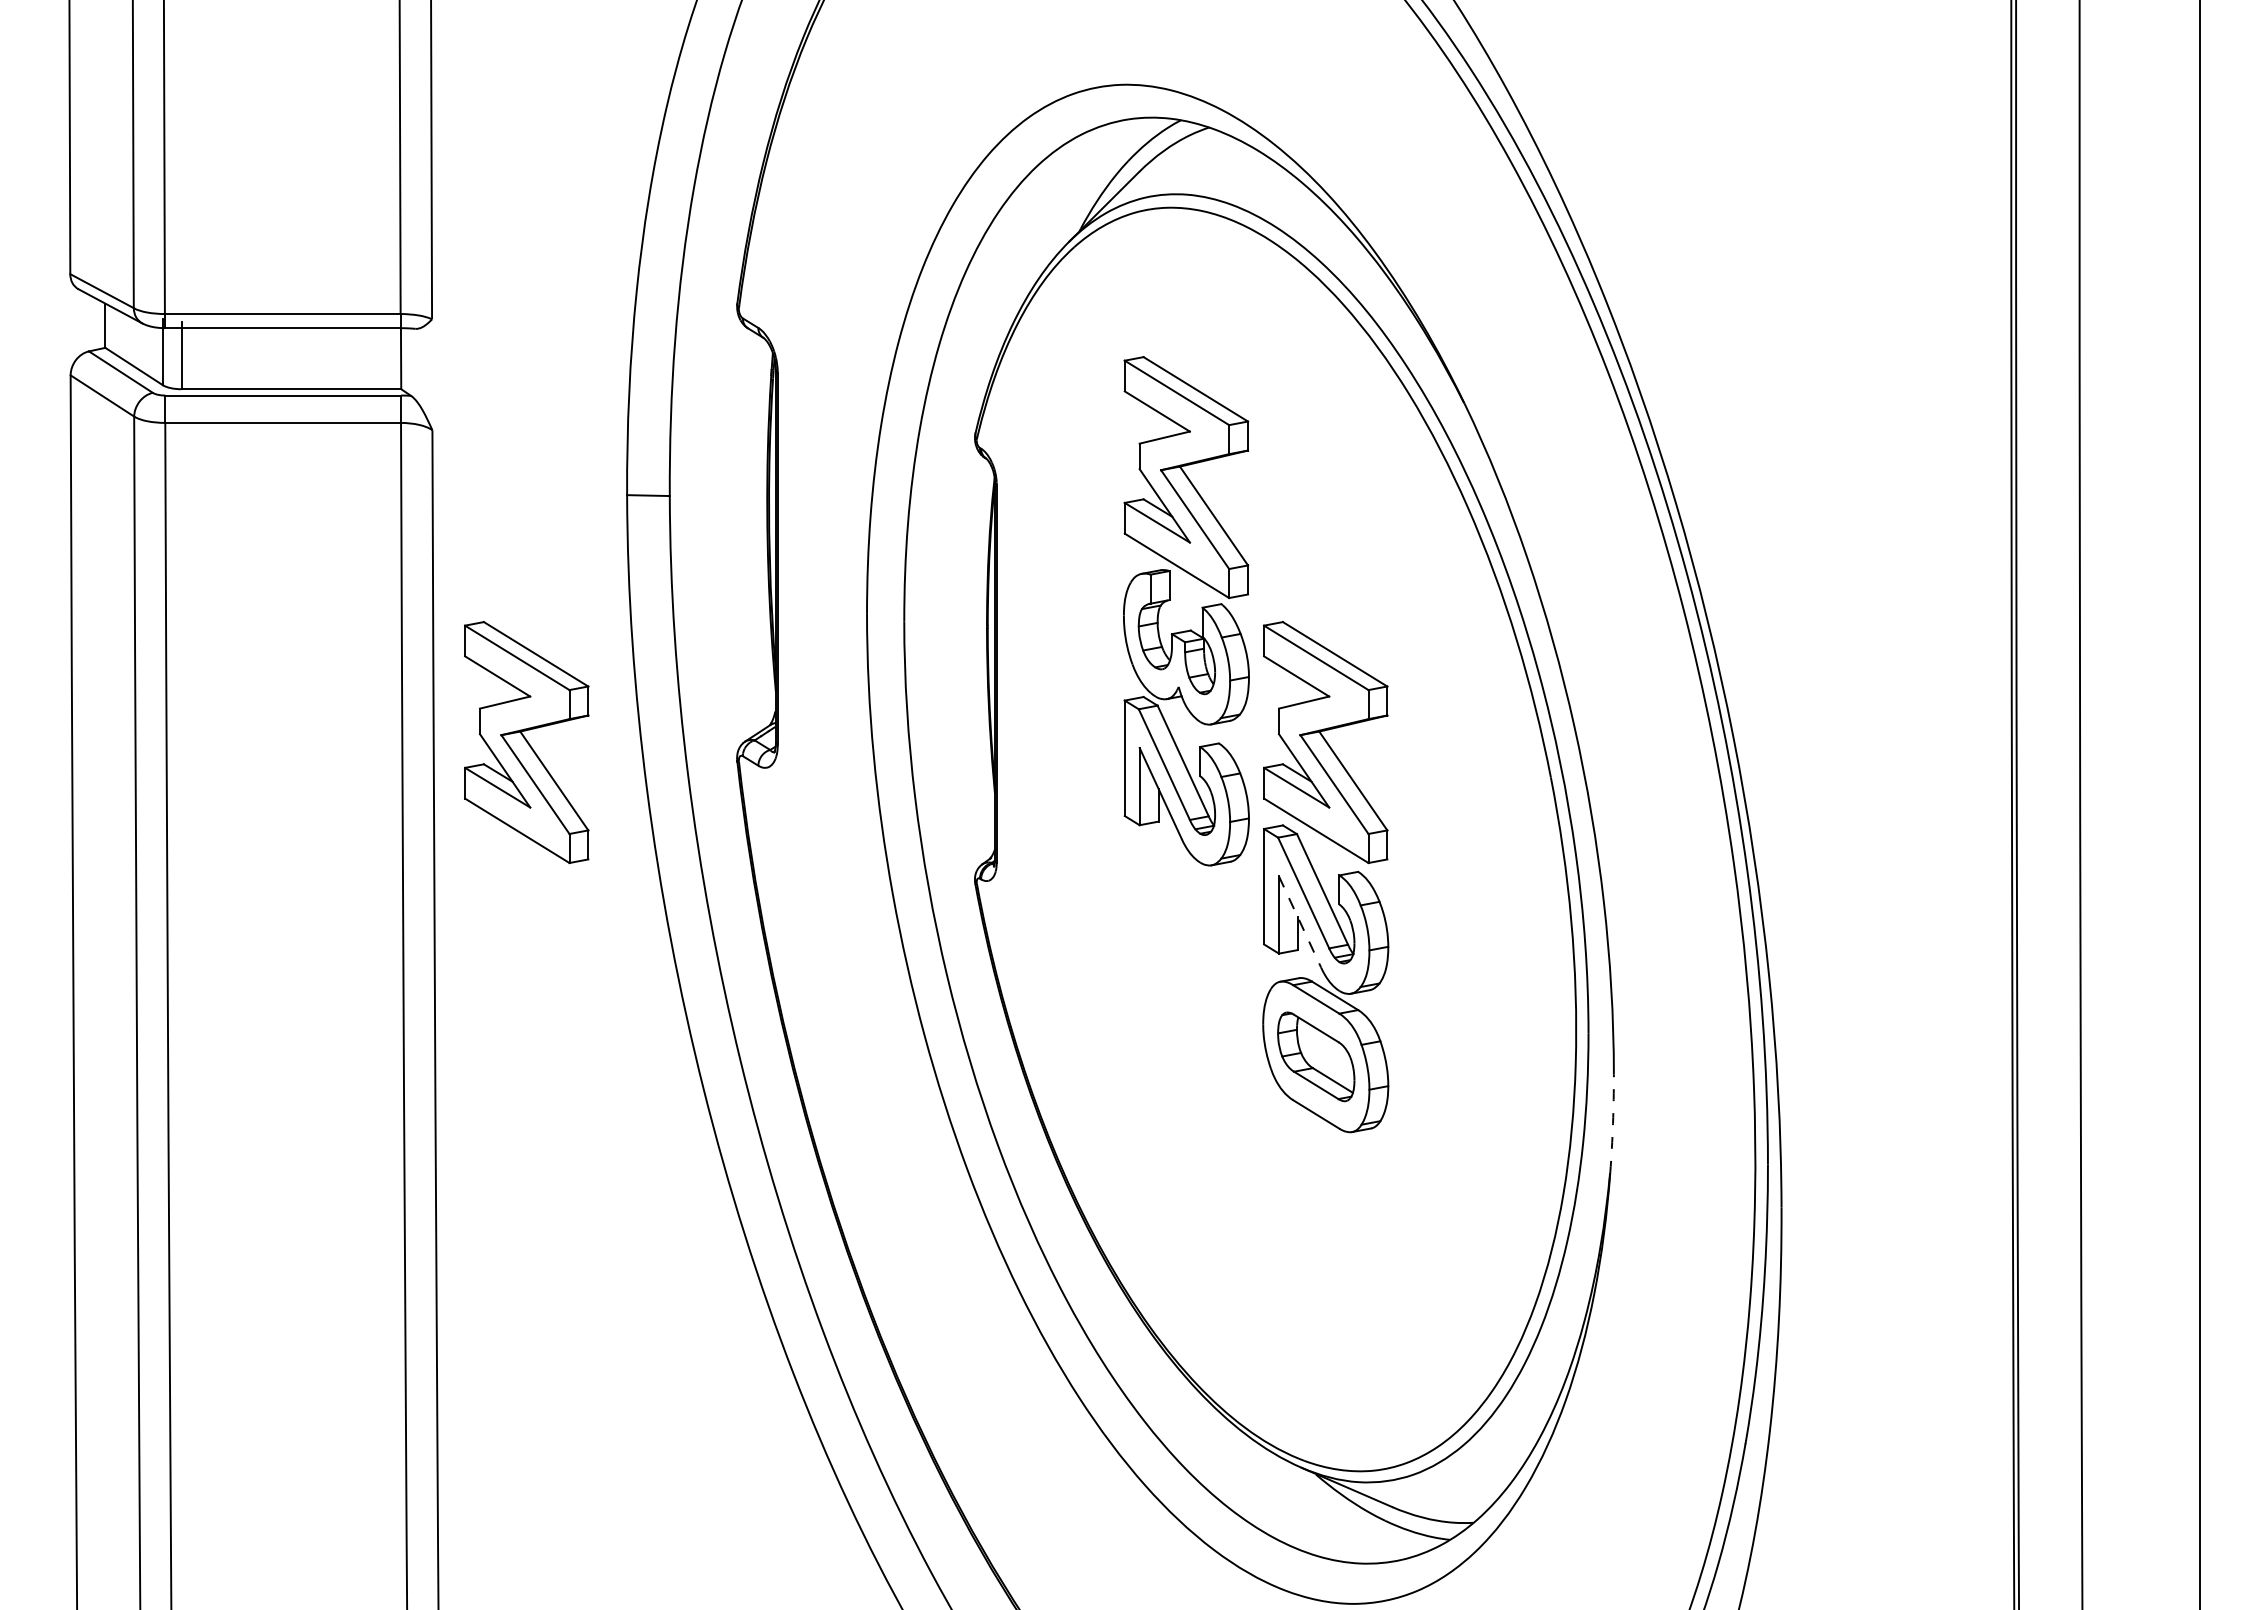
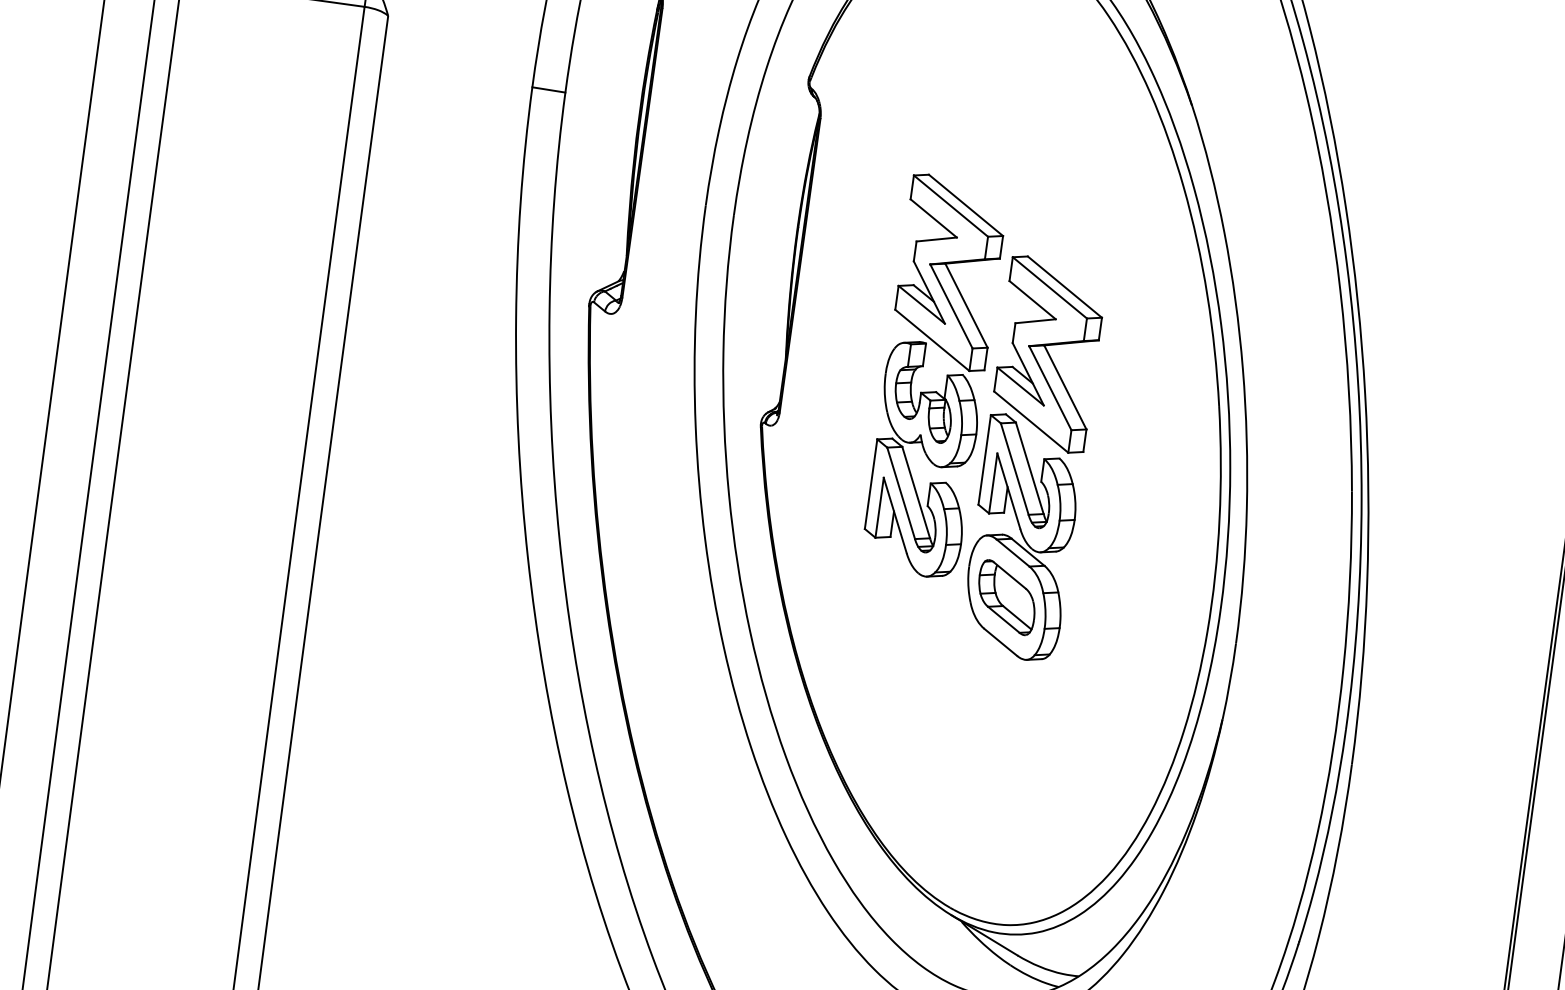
part: (1201, 608) -> (946, 376), moved
part: (526, 742) -> (427, 268), removed
line: (1300, 922) -> (1009, 491), dashed -> solid
arc: (1613, 1123) -> (1230, 681), dashed -> solid

